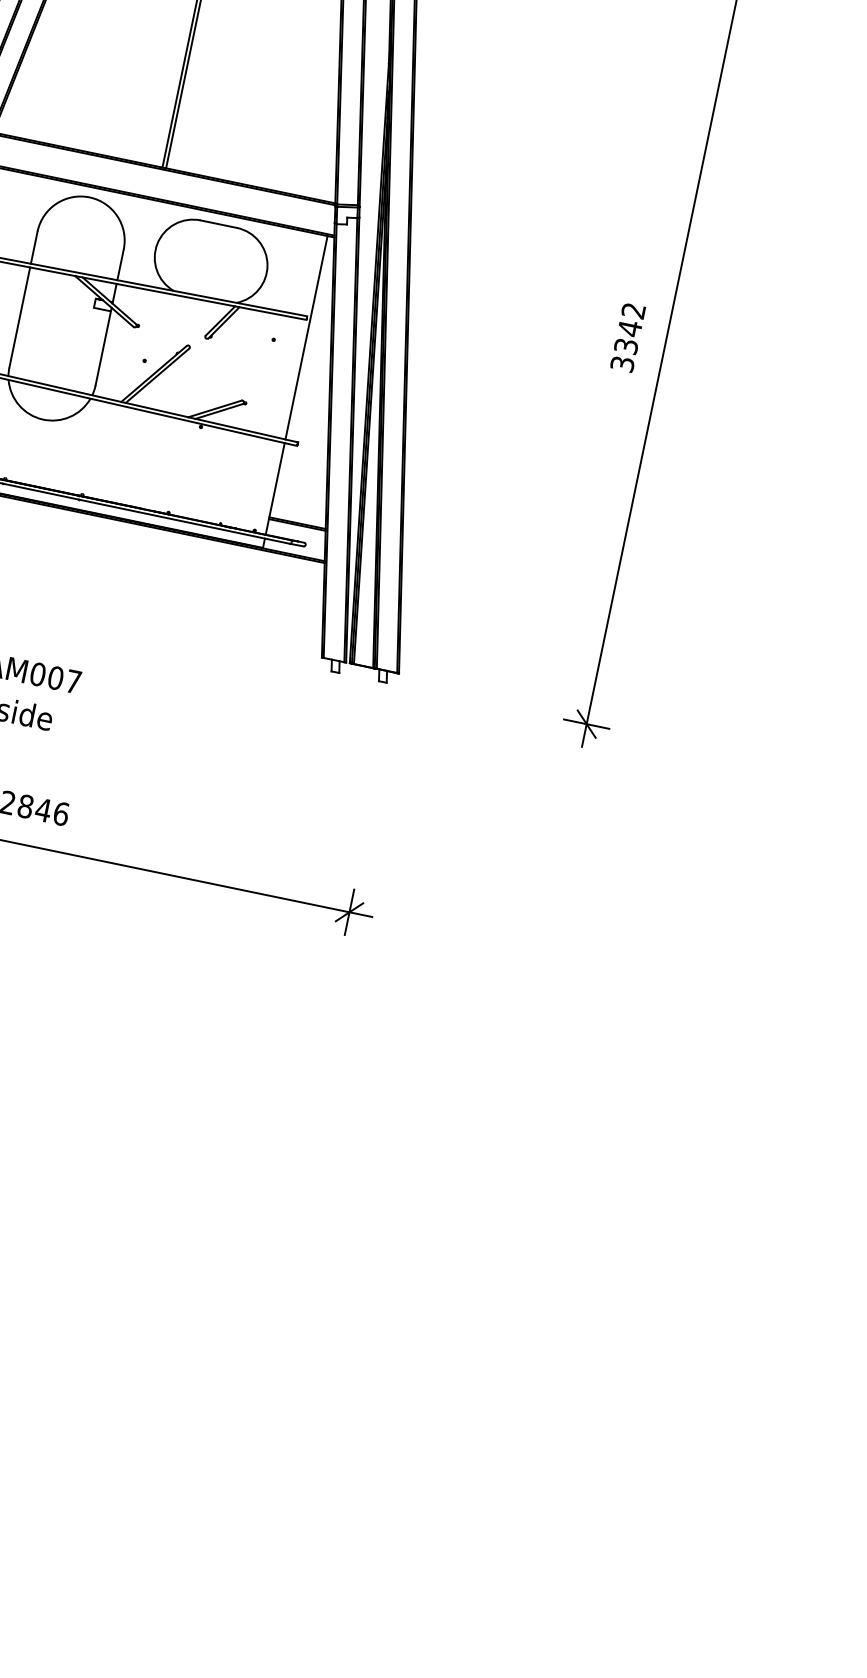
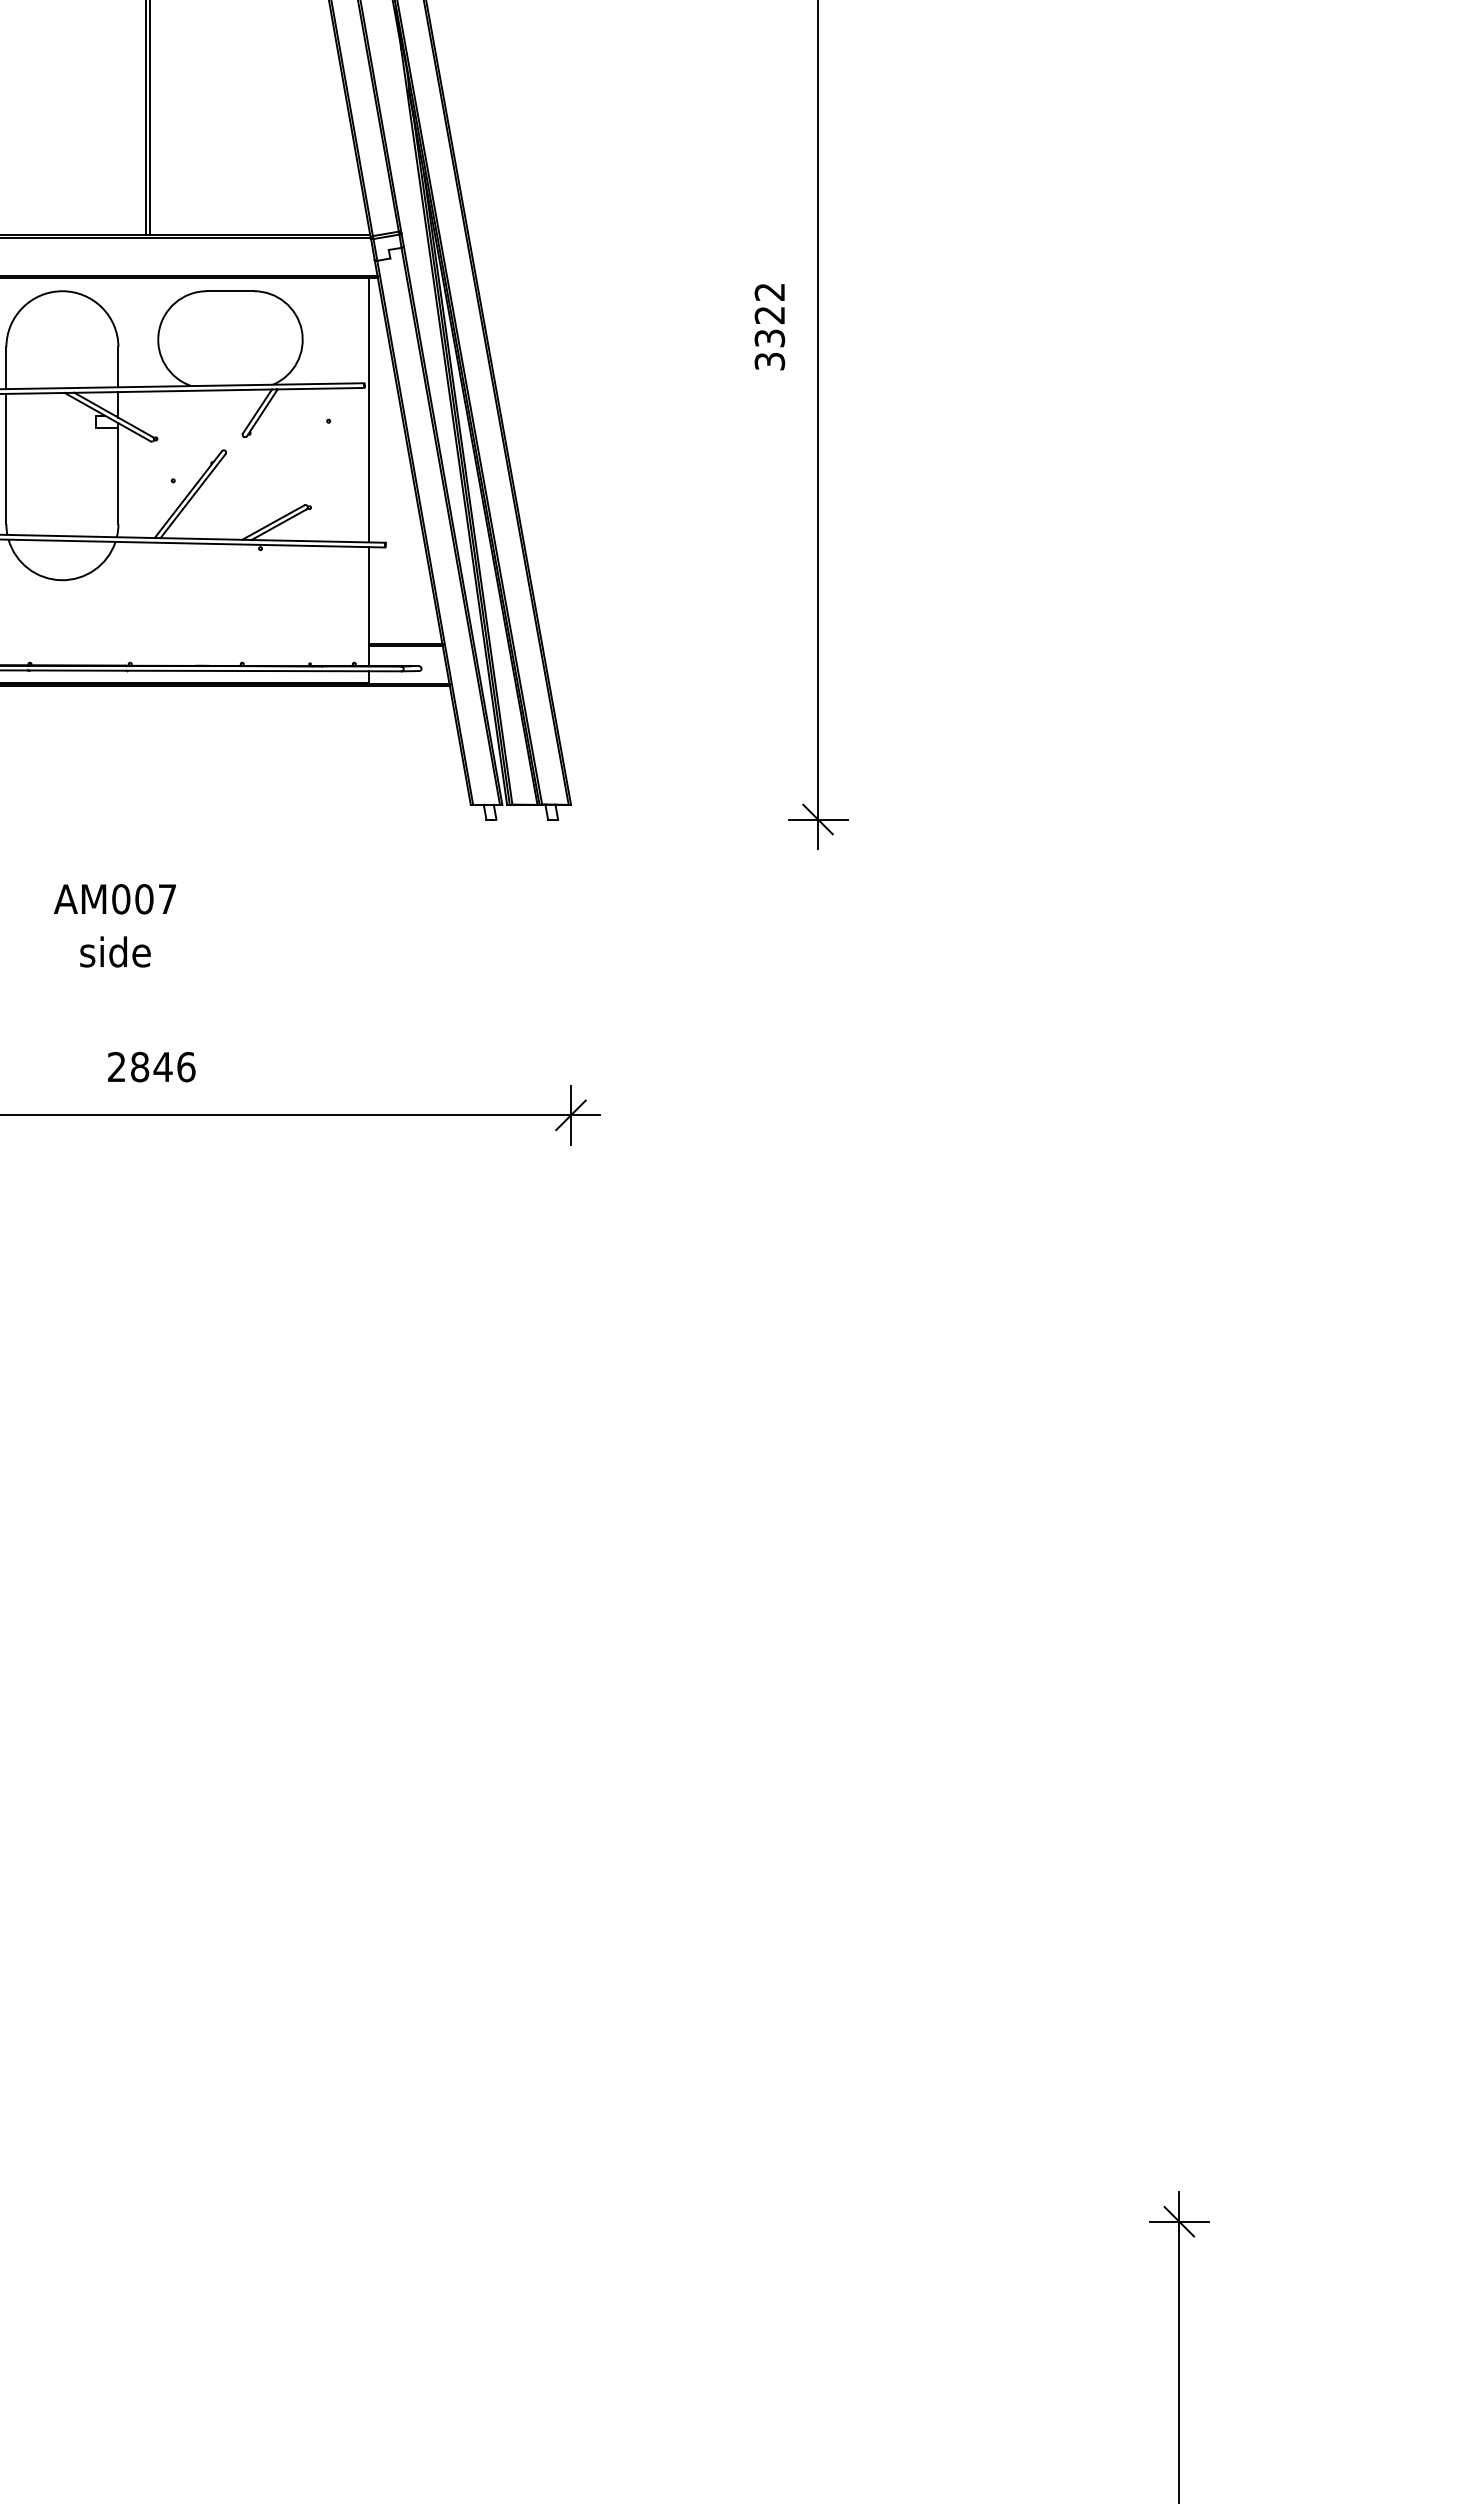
text: (629, 327) -> (769, 314), 3342 -> 3322

